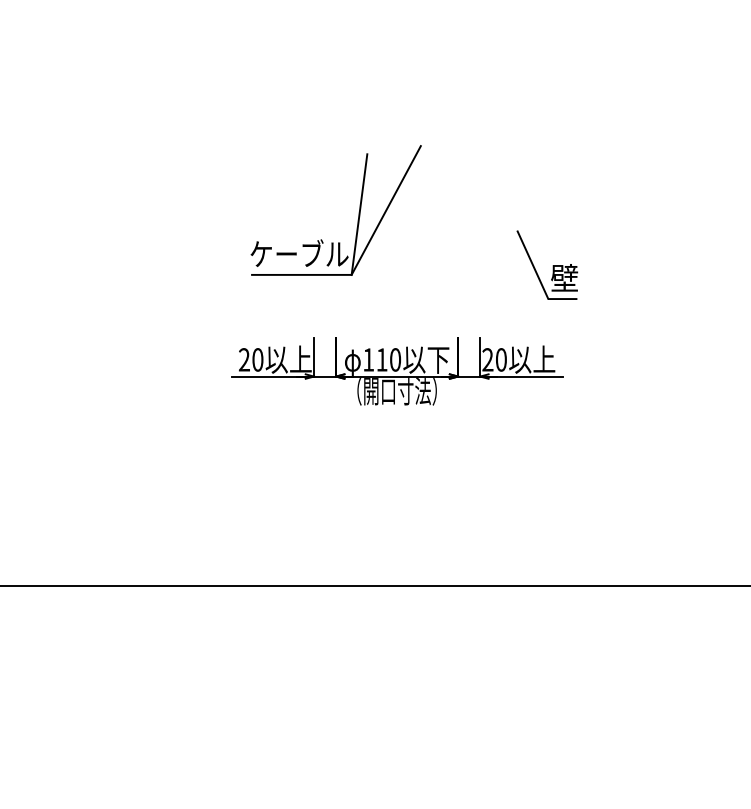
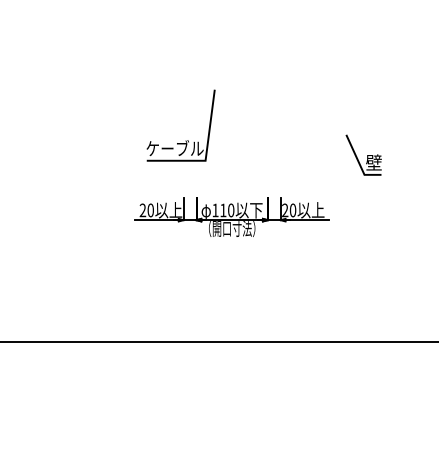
line: (385, 209) -> (225, 122), removed
part: (546, 264) -> (363, 154), moved

